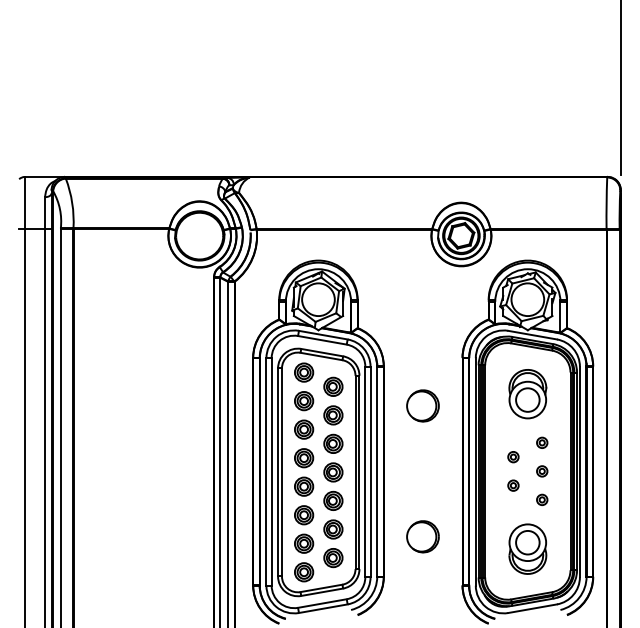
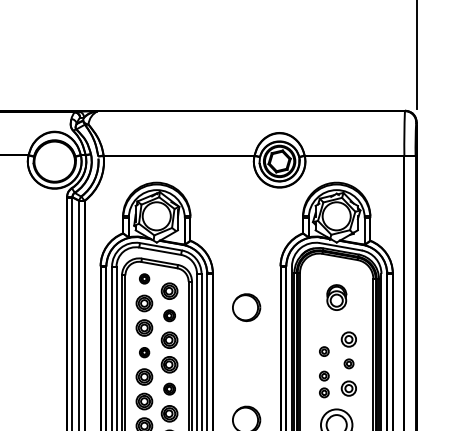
part: (304, 372) -> (144, 278), size x0.6
part: (527, 394) -> (336, 297), size x0.6
part: (333, 415) -> (169, 315), size x0.7
part: (542, 442) -> (349, 339), size x1.6
part: (304, 458) -> (144, 352), size x0.6
part: (542, 499) -> (349, 388), size x1.6
part: (333, 500) -> (169, 388), size x0.7
part: (513, 505) -> (324, 393), added

